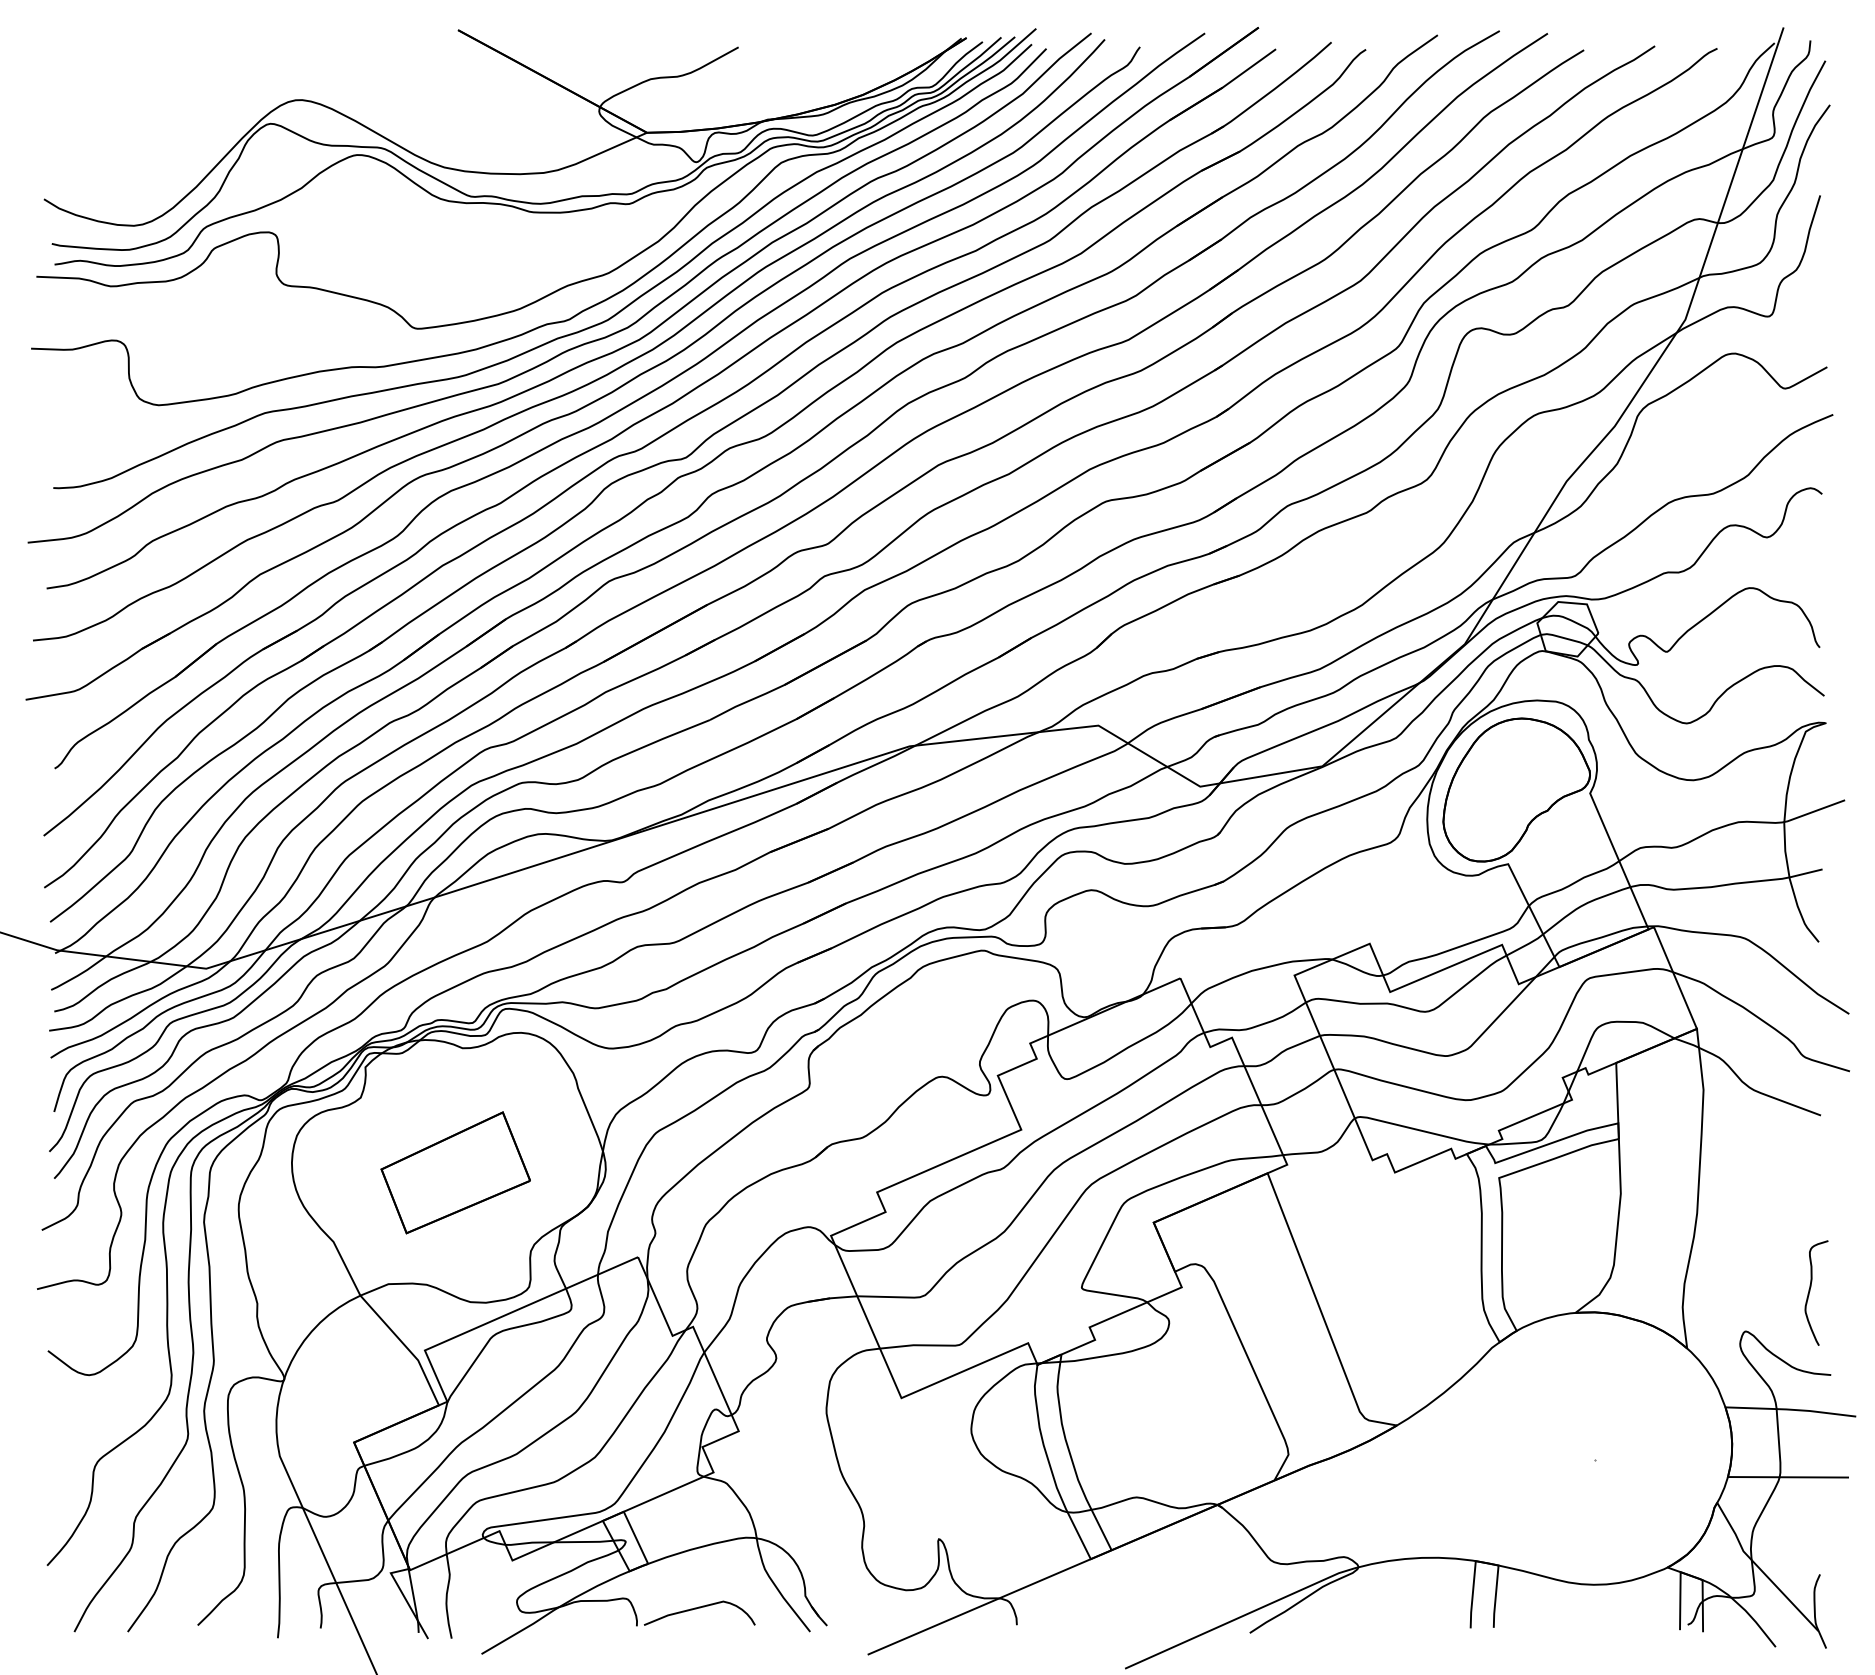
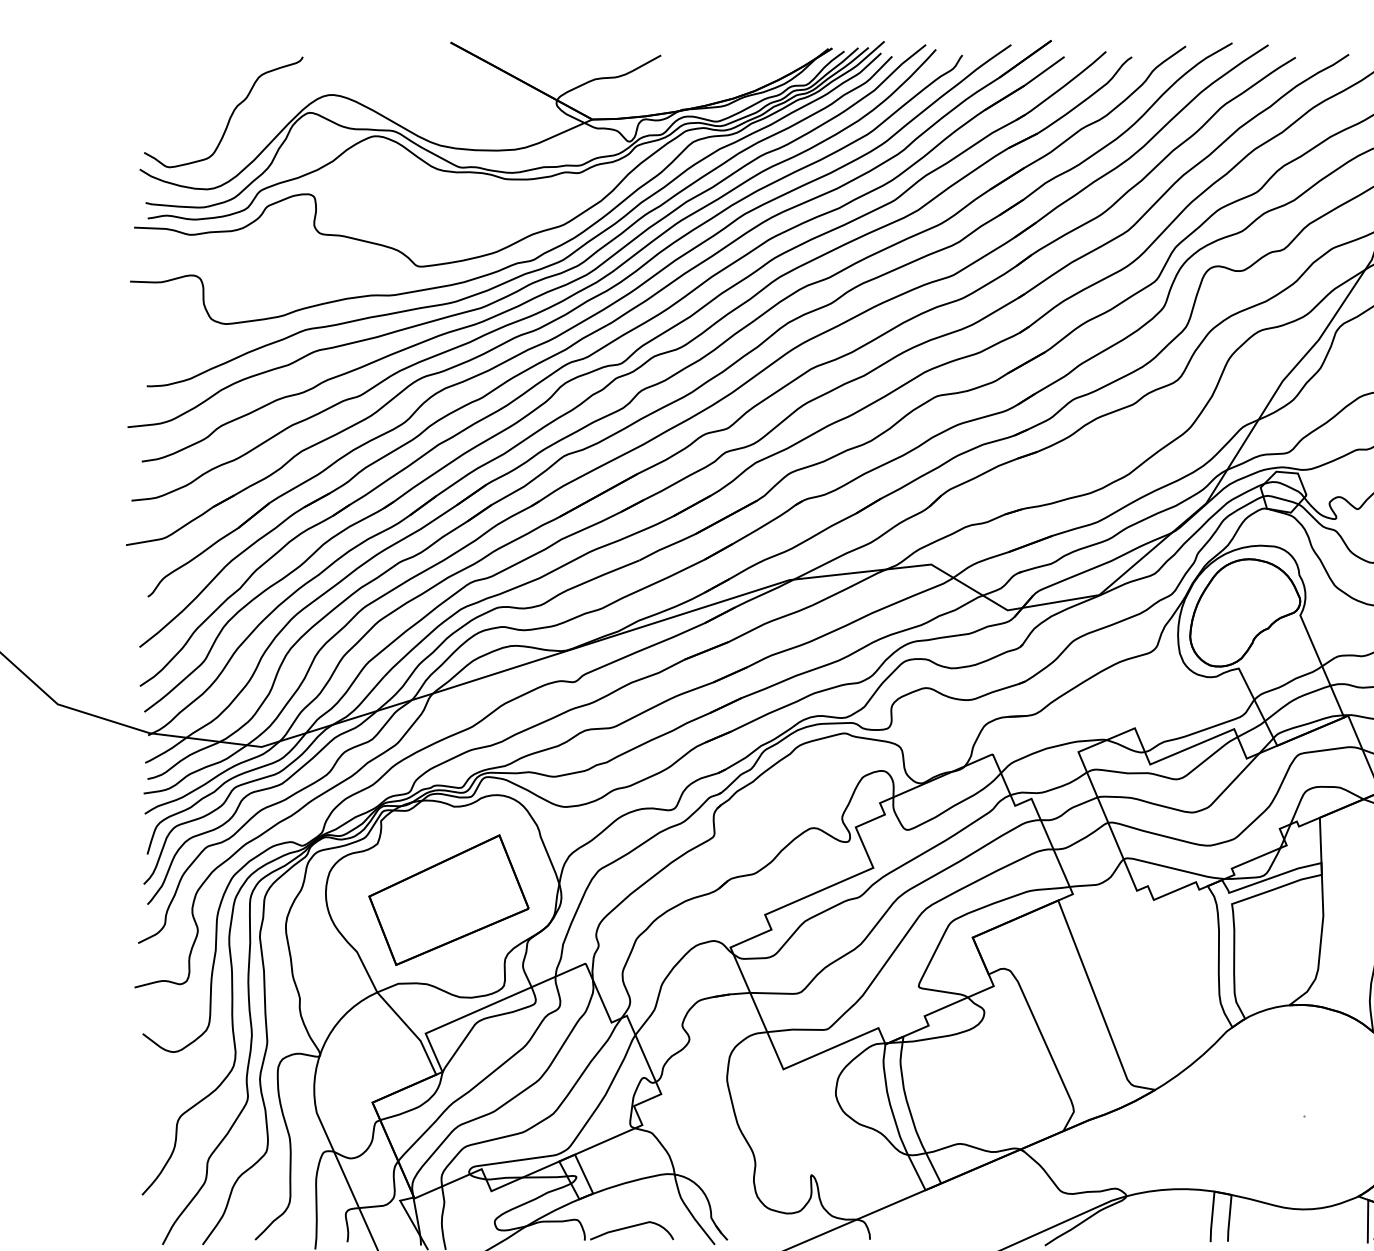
curve: (164, 128) -> (230, 116), added
part: (455, 1172) -> (448, 899), size x1.43

